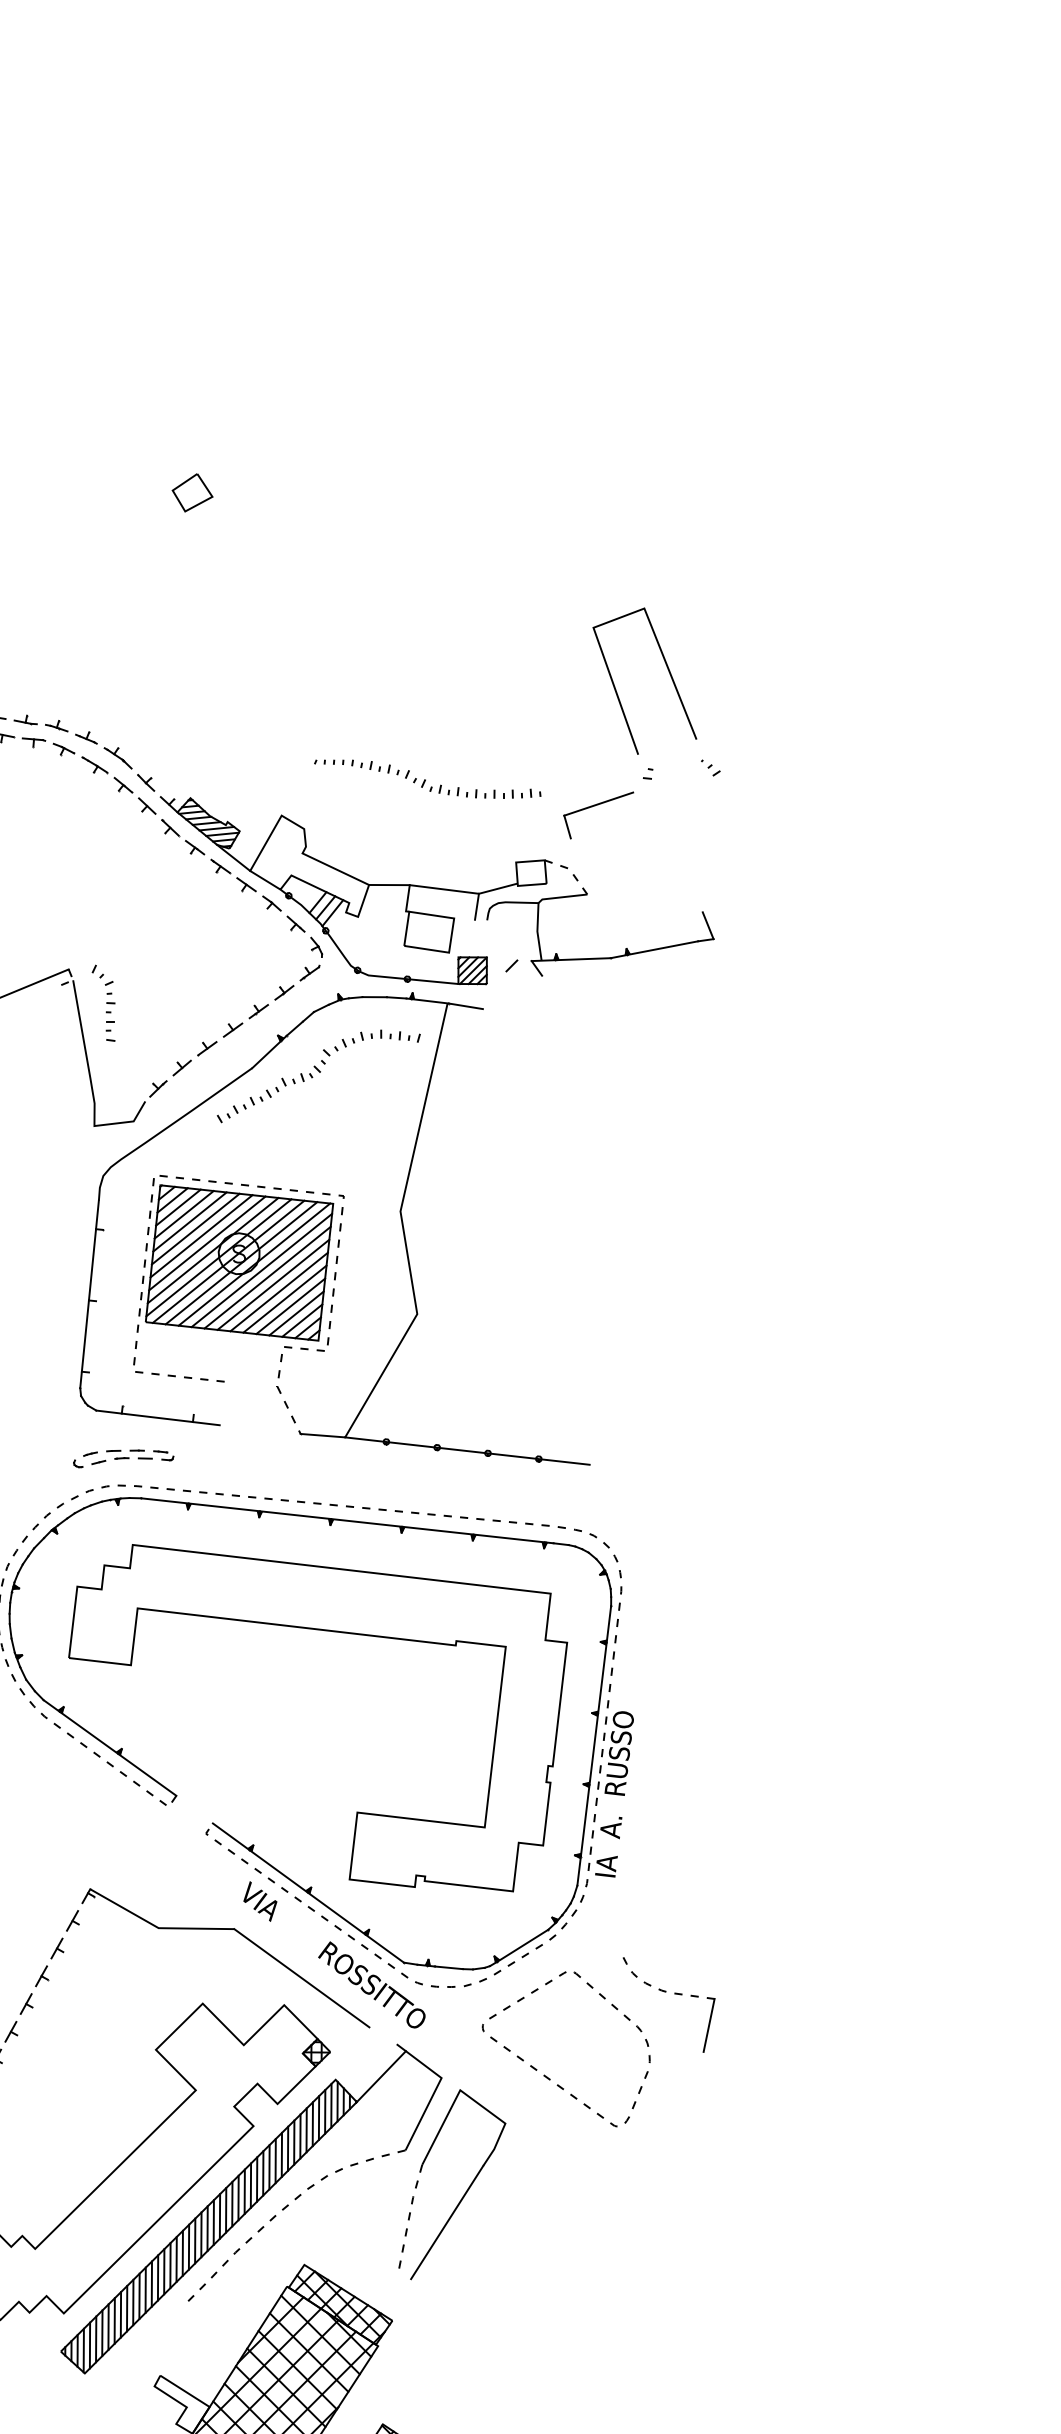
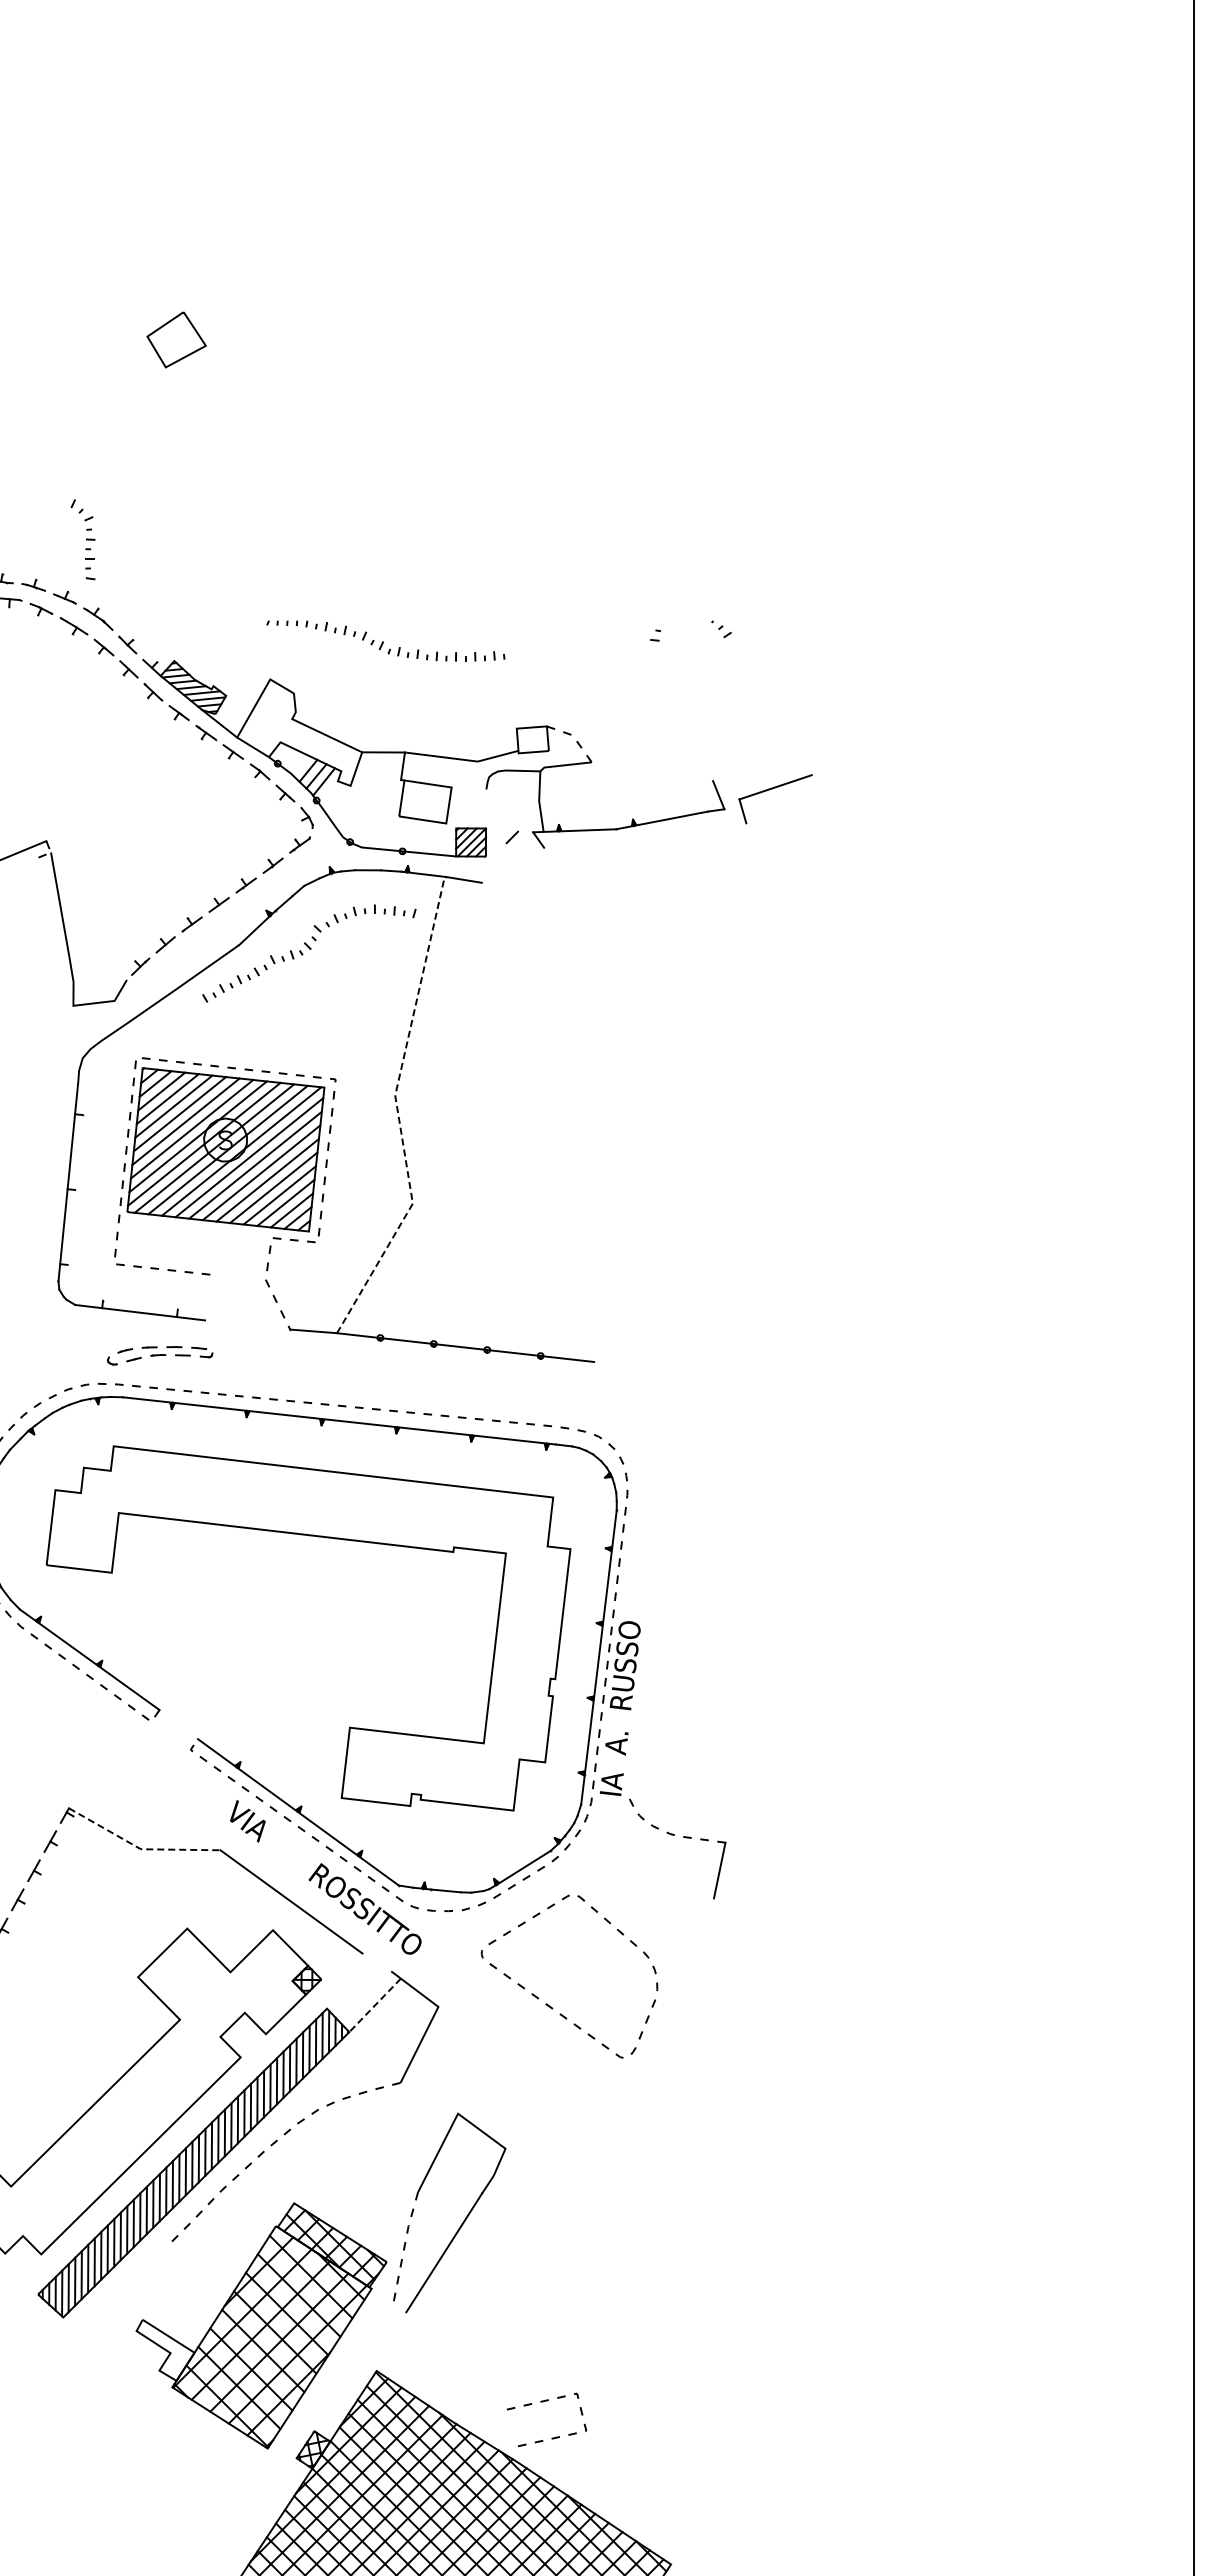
part: (192, 492) -> (176, 339), size x1.4
line: (667, 671) -> (676, 527), removed
part: (427, 778) -> (385, 640), moved
part: (595, 806) -> (772, 789), moved
line: (476, 906) -> (475, 774), removed
part: (103, 1003) -> (82, 539), moved
line: (403, 1228) -> (398, 1113), solid -> dashed
part: (124, 1458) -> (160, 1355), moved
line: (158, 1927) -> (140, 1848), solid -> dashed
part: (674, 1994) -> (683, 1837), moved
line: (380, 2076) -> (374, 2005), solid -> dashed
part: (465, 2191) -> (463, 2220), moved

